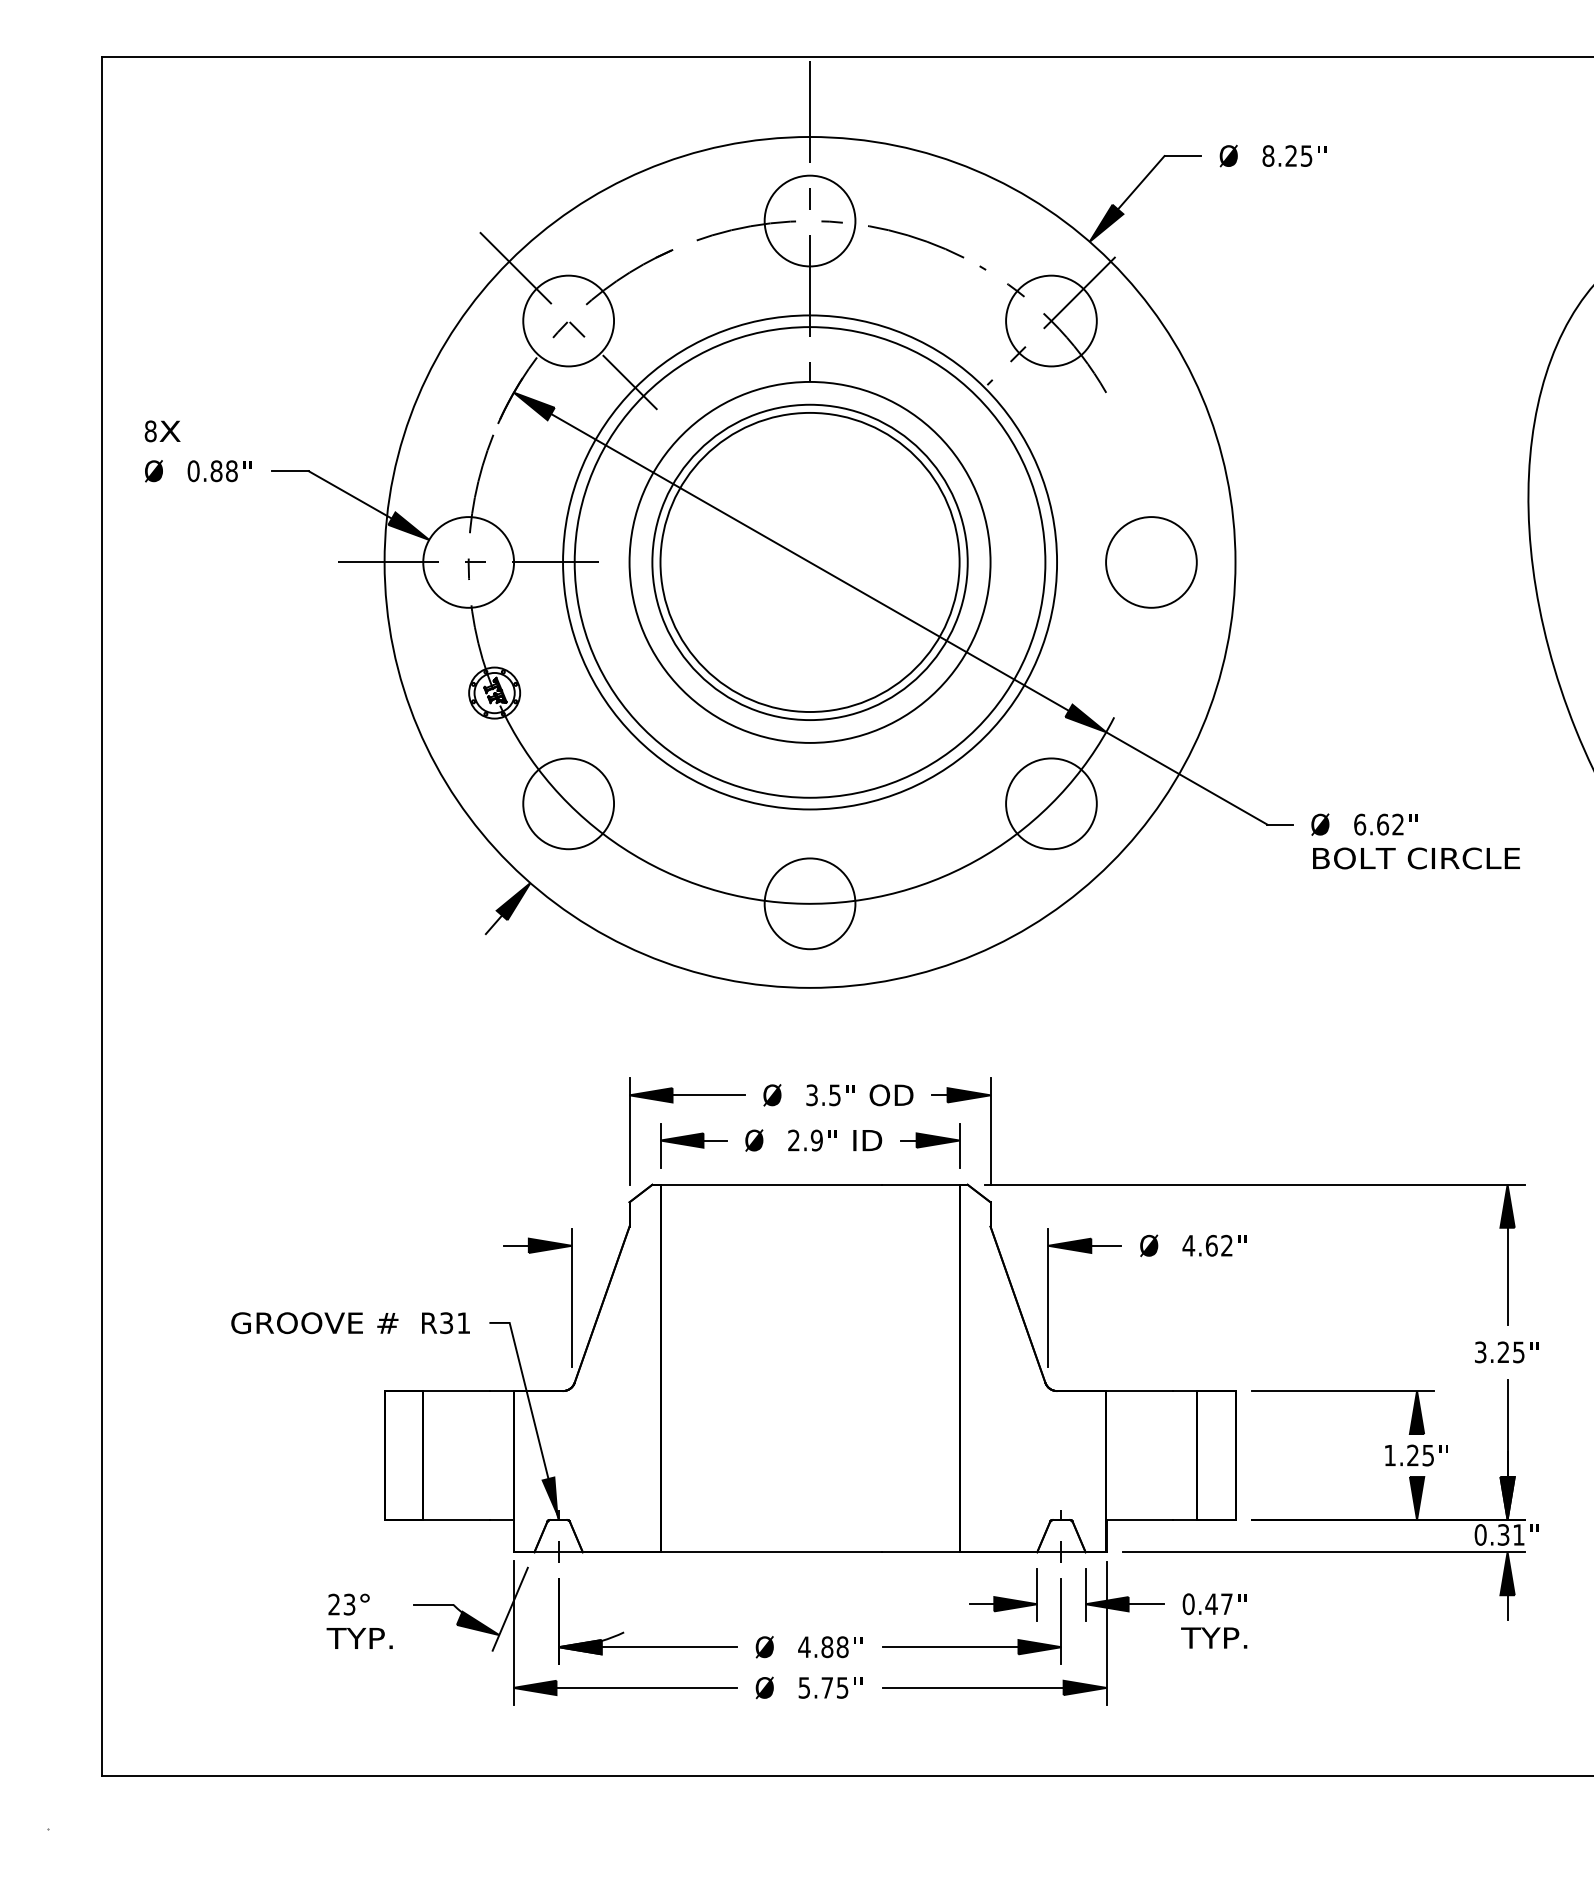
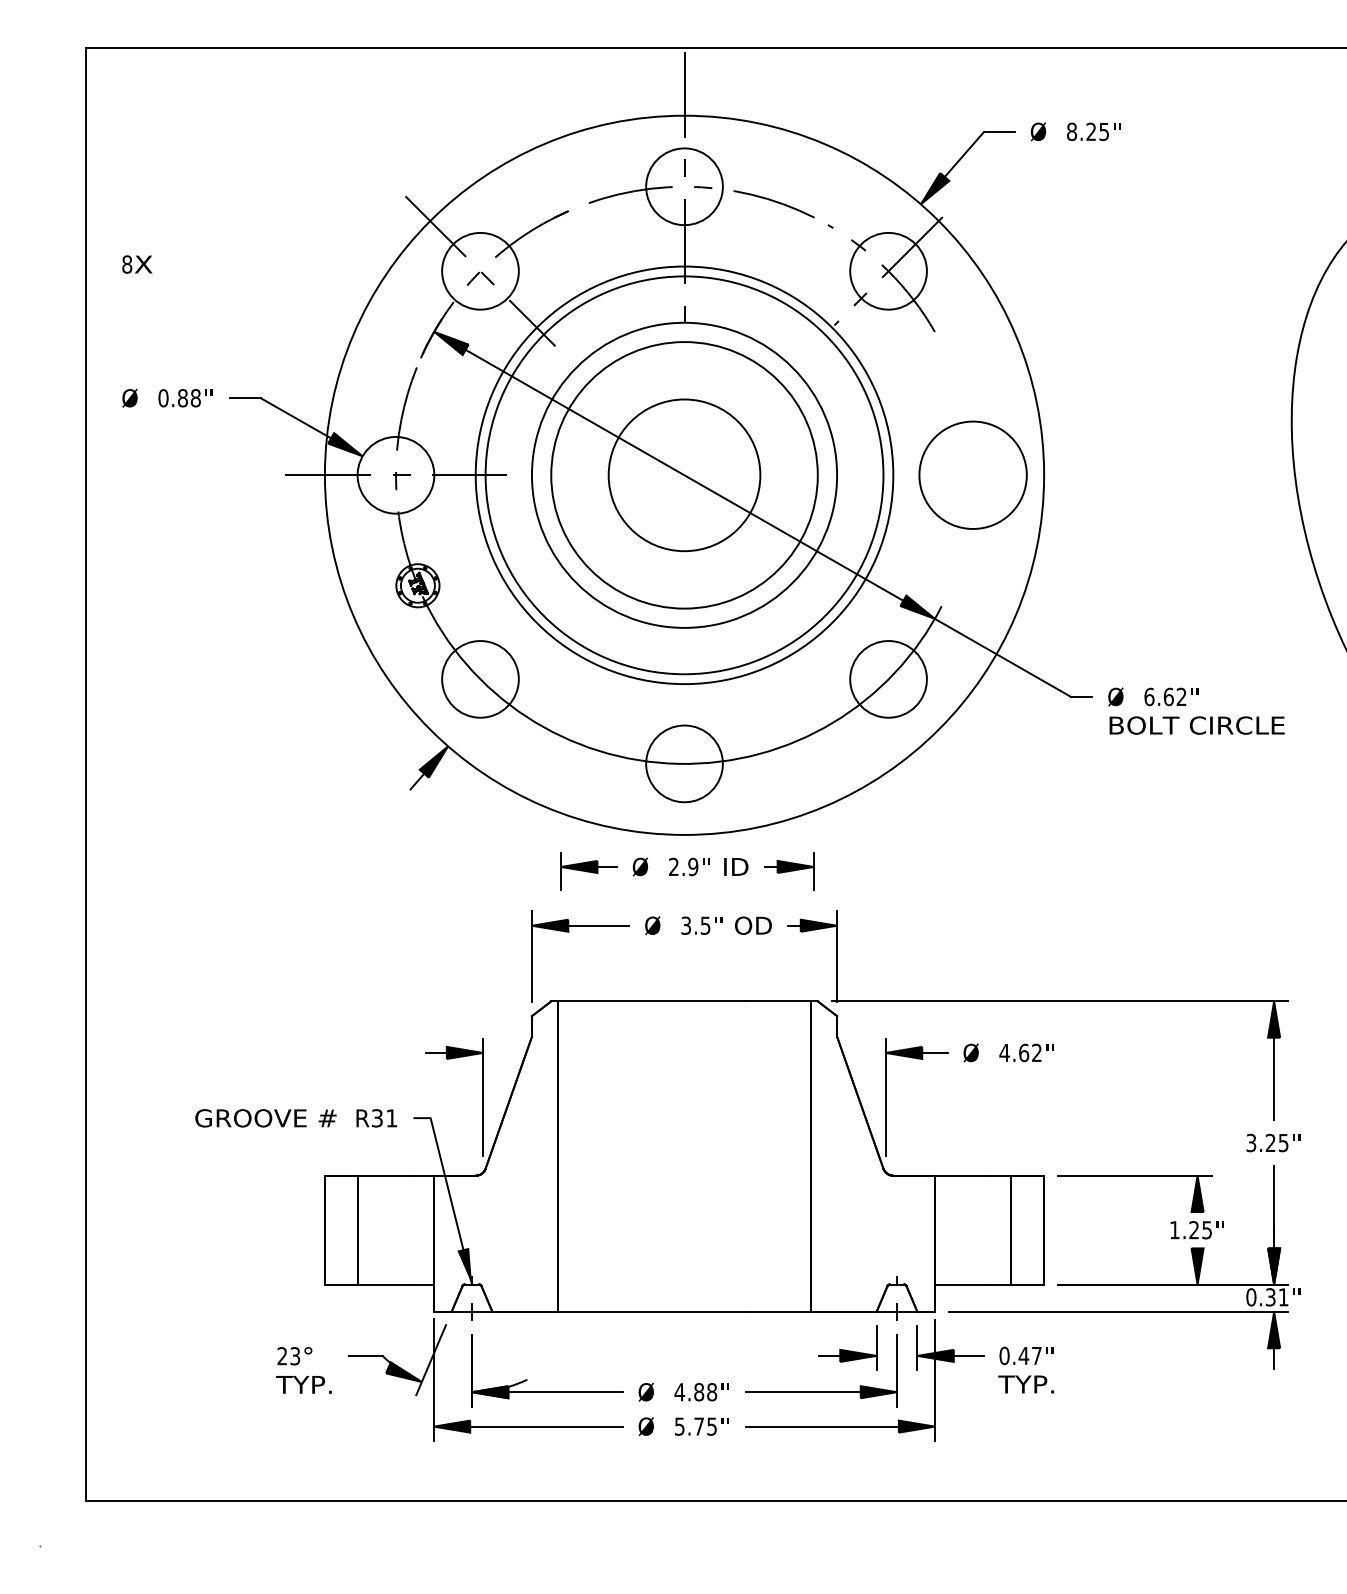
text: (162, 431) -> (137, 264), moved
circle: (810, 561) -> (684, 474), size x0.6
circle: (1150, 562) -> (972, 475), size x1.4
part: (810, 1145) -> (687, 871), moved

